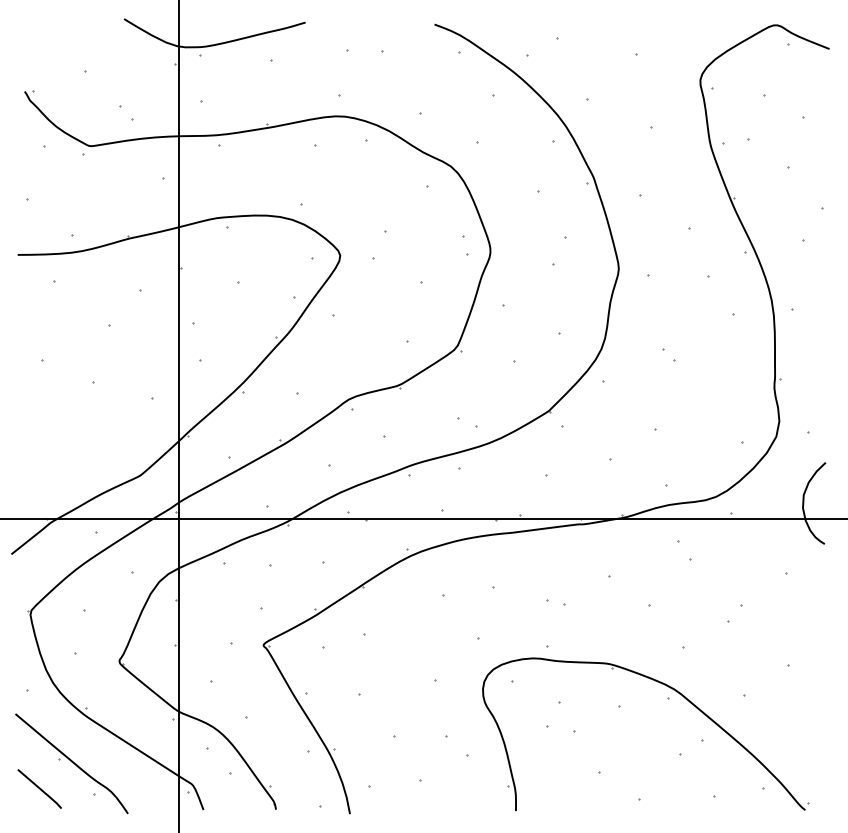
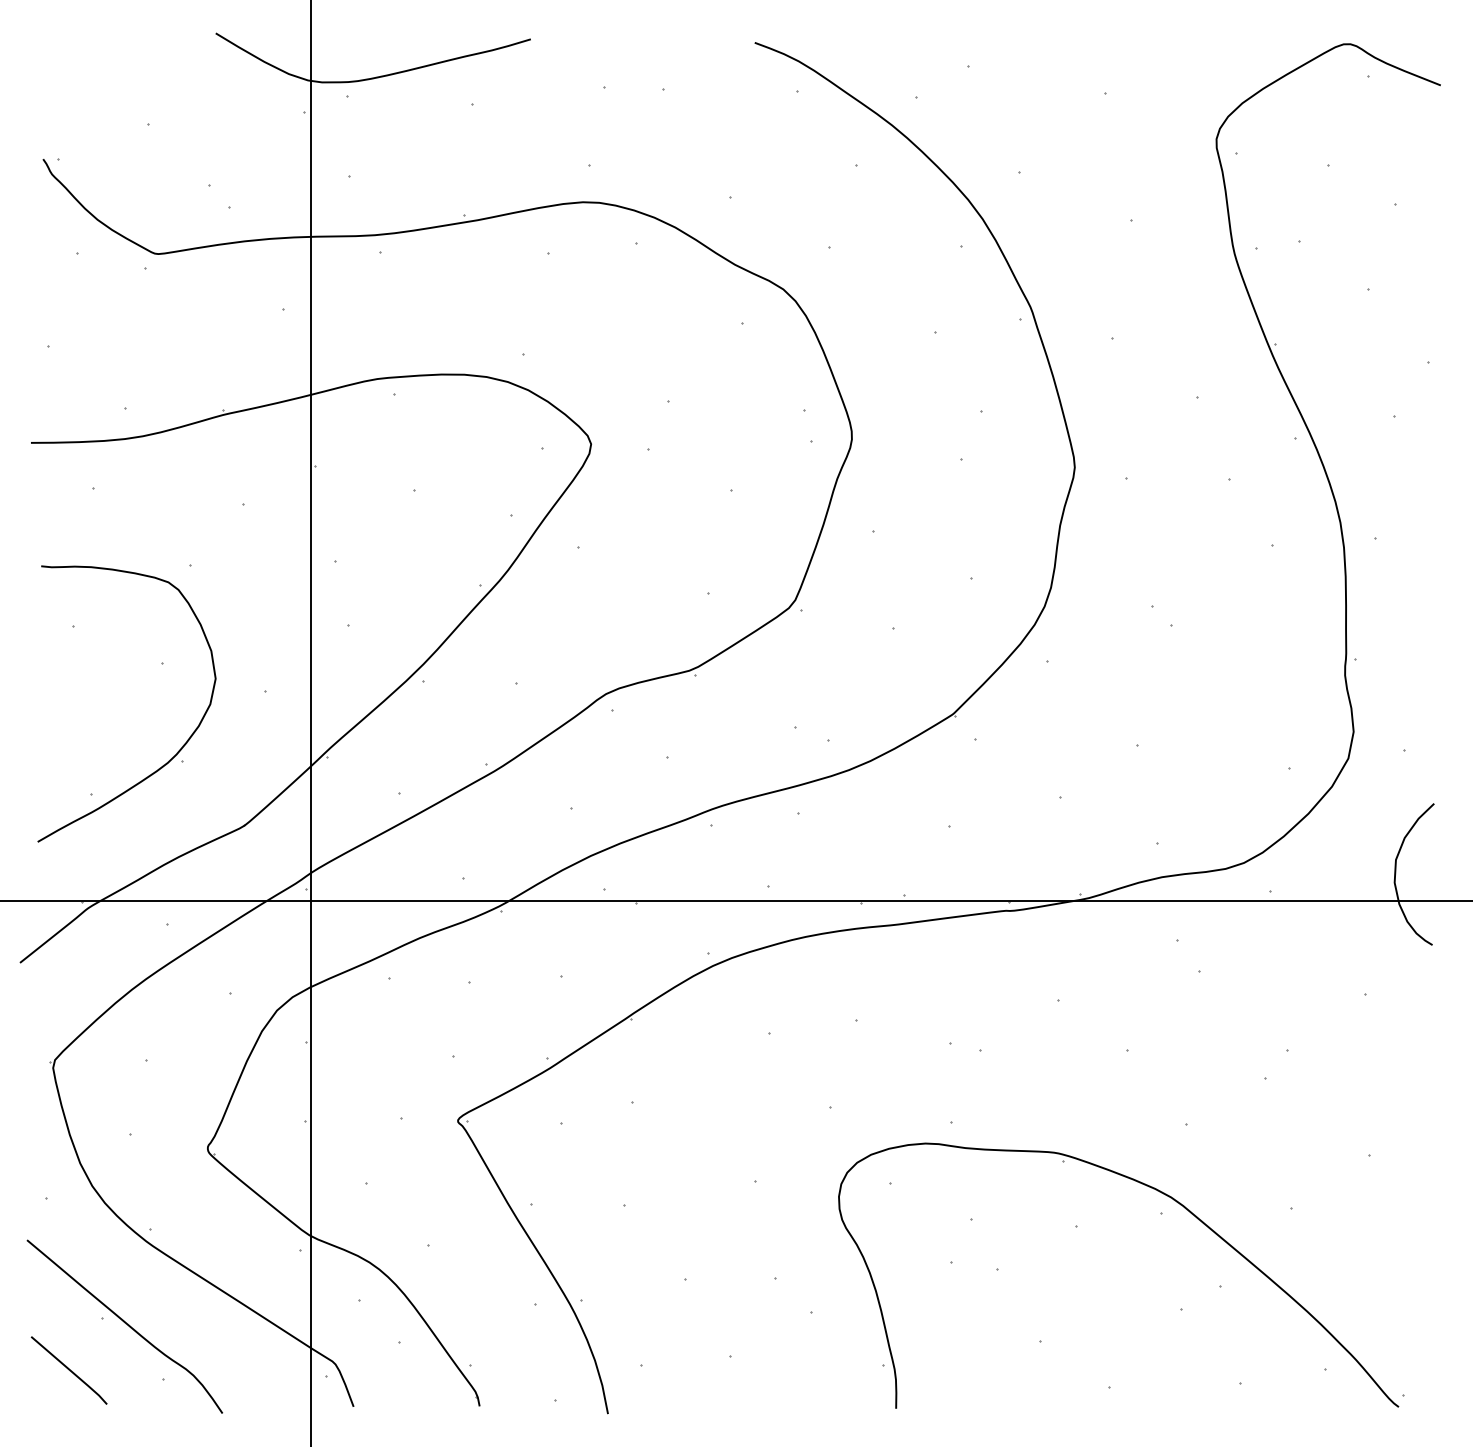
part: (101, 432) -> (176, 751), added

